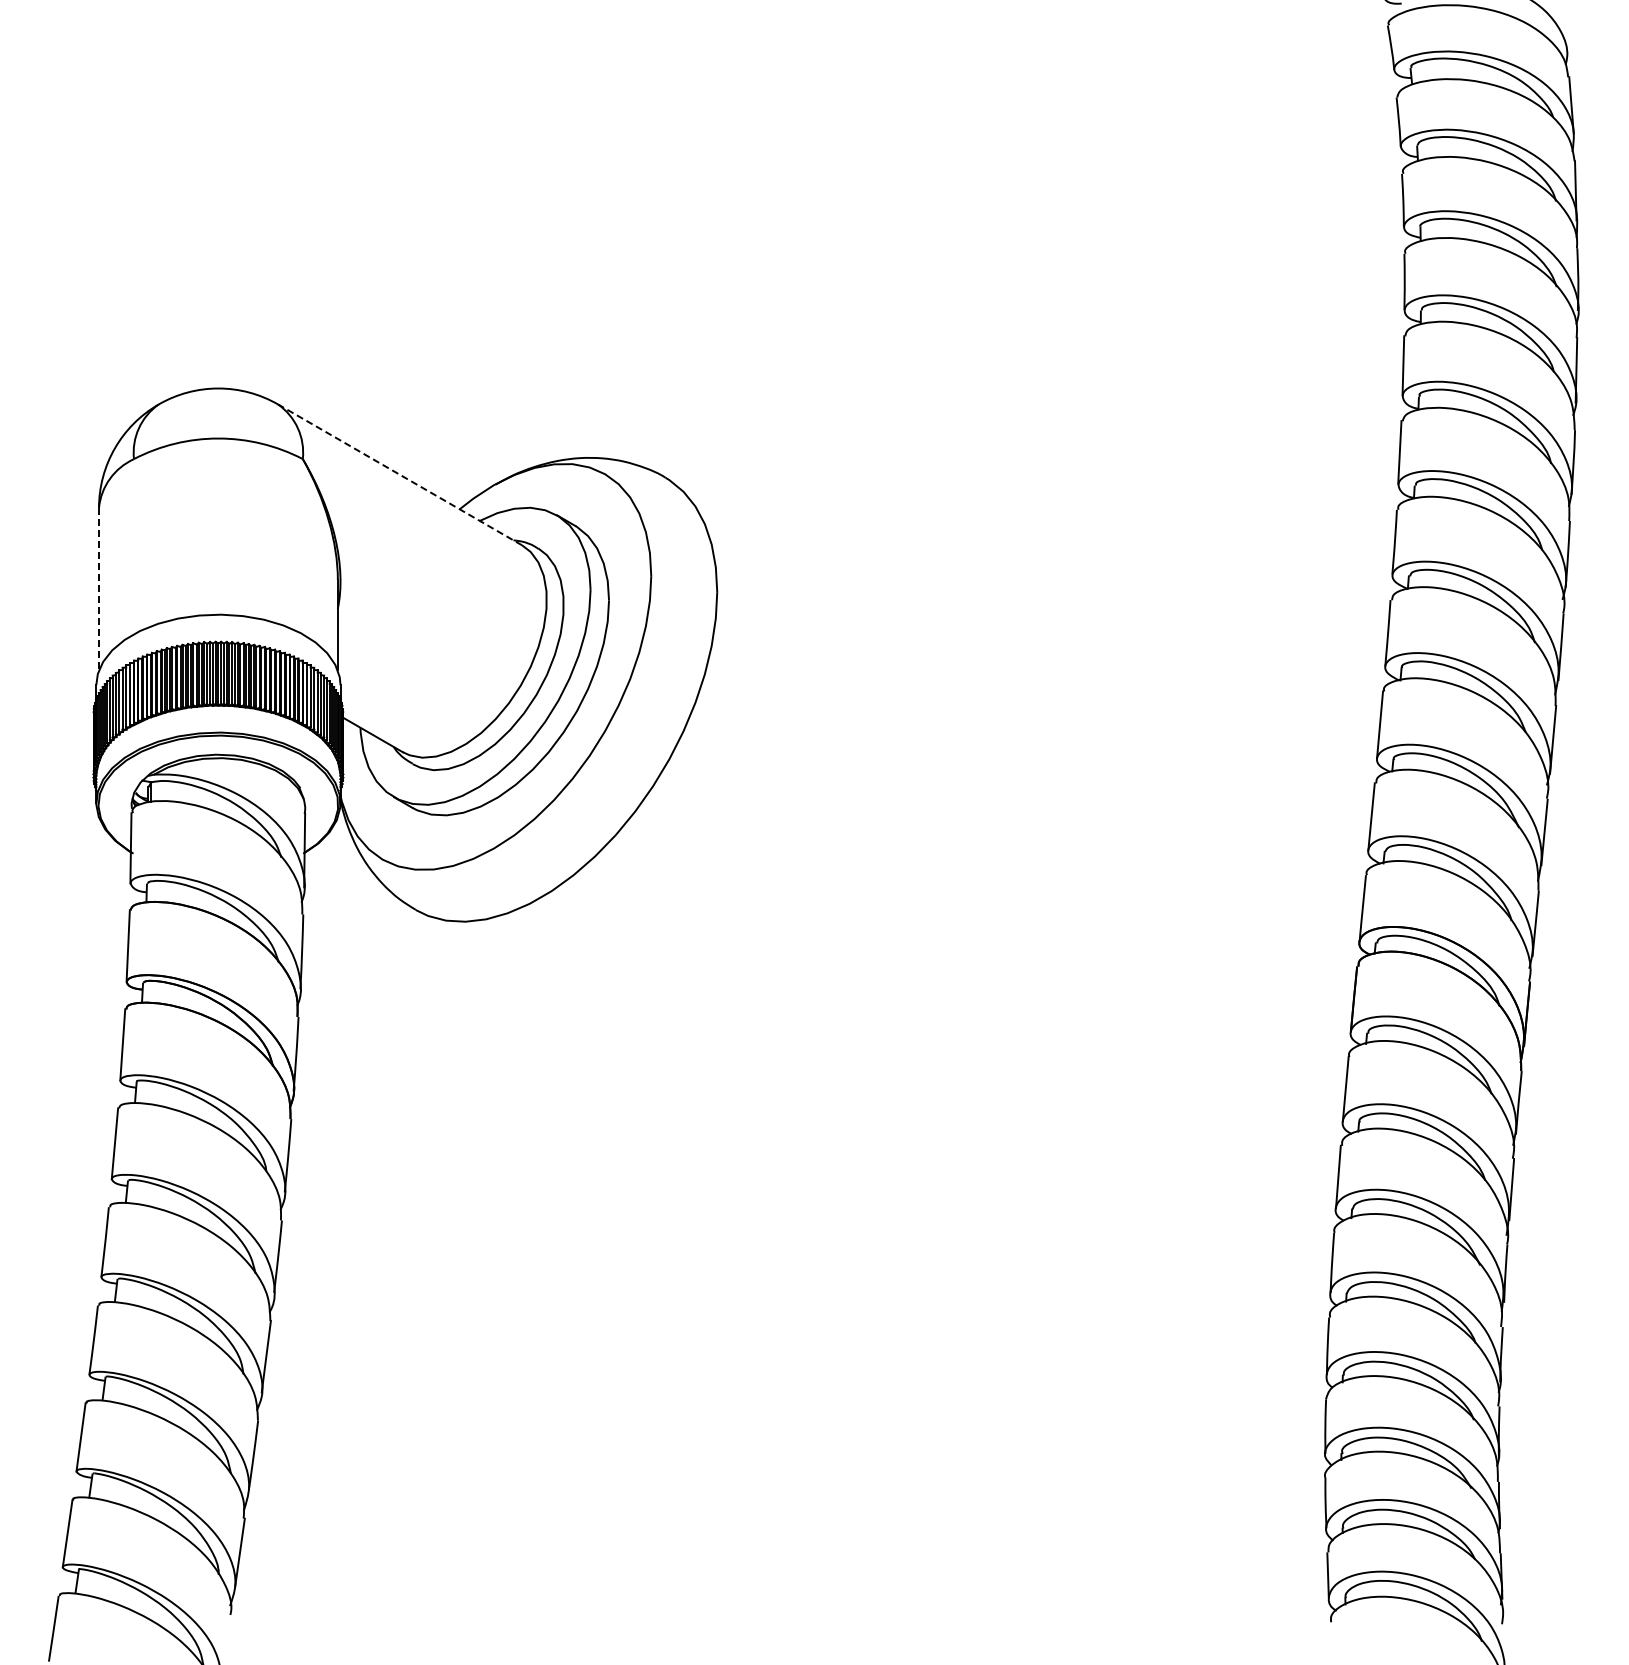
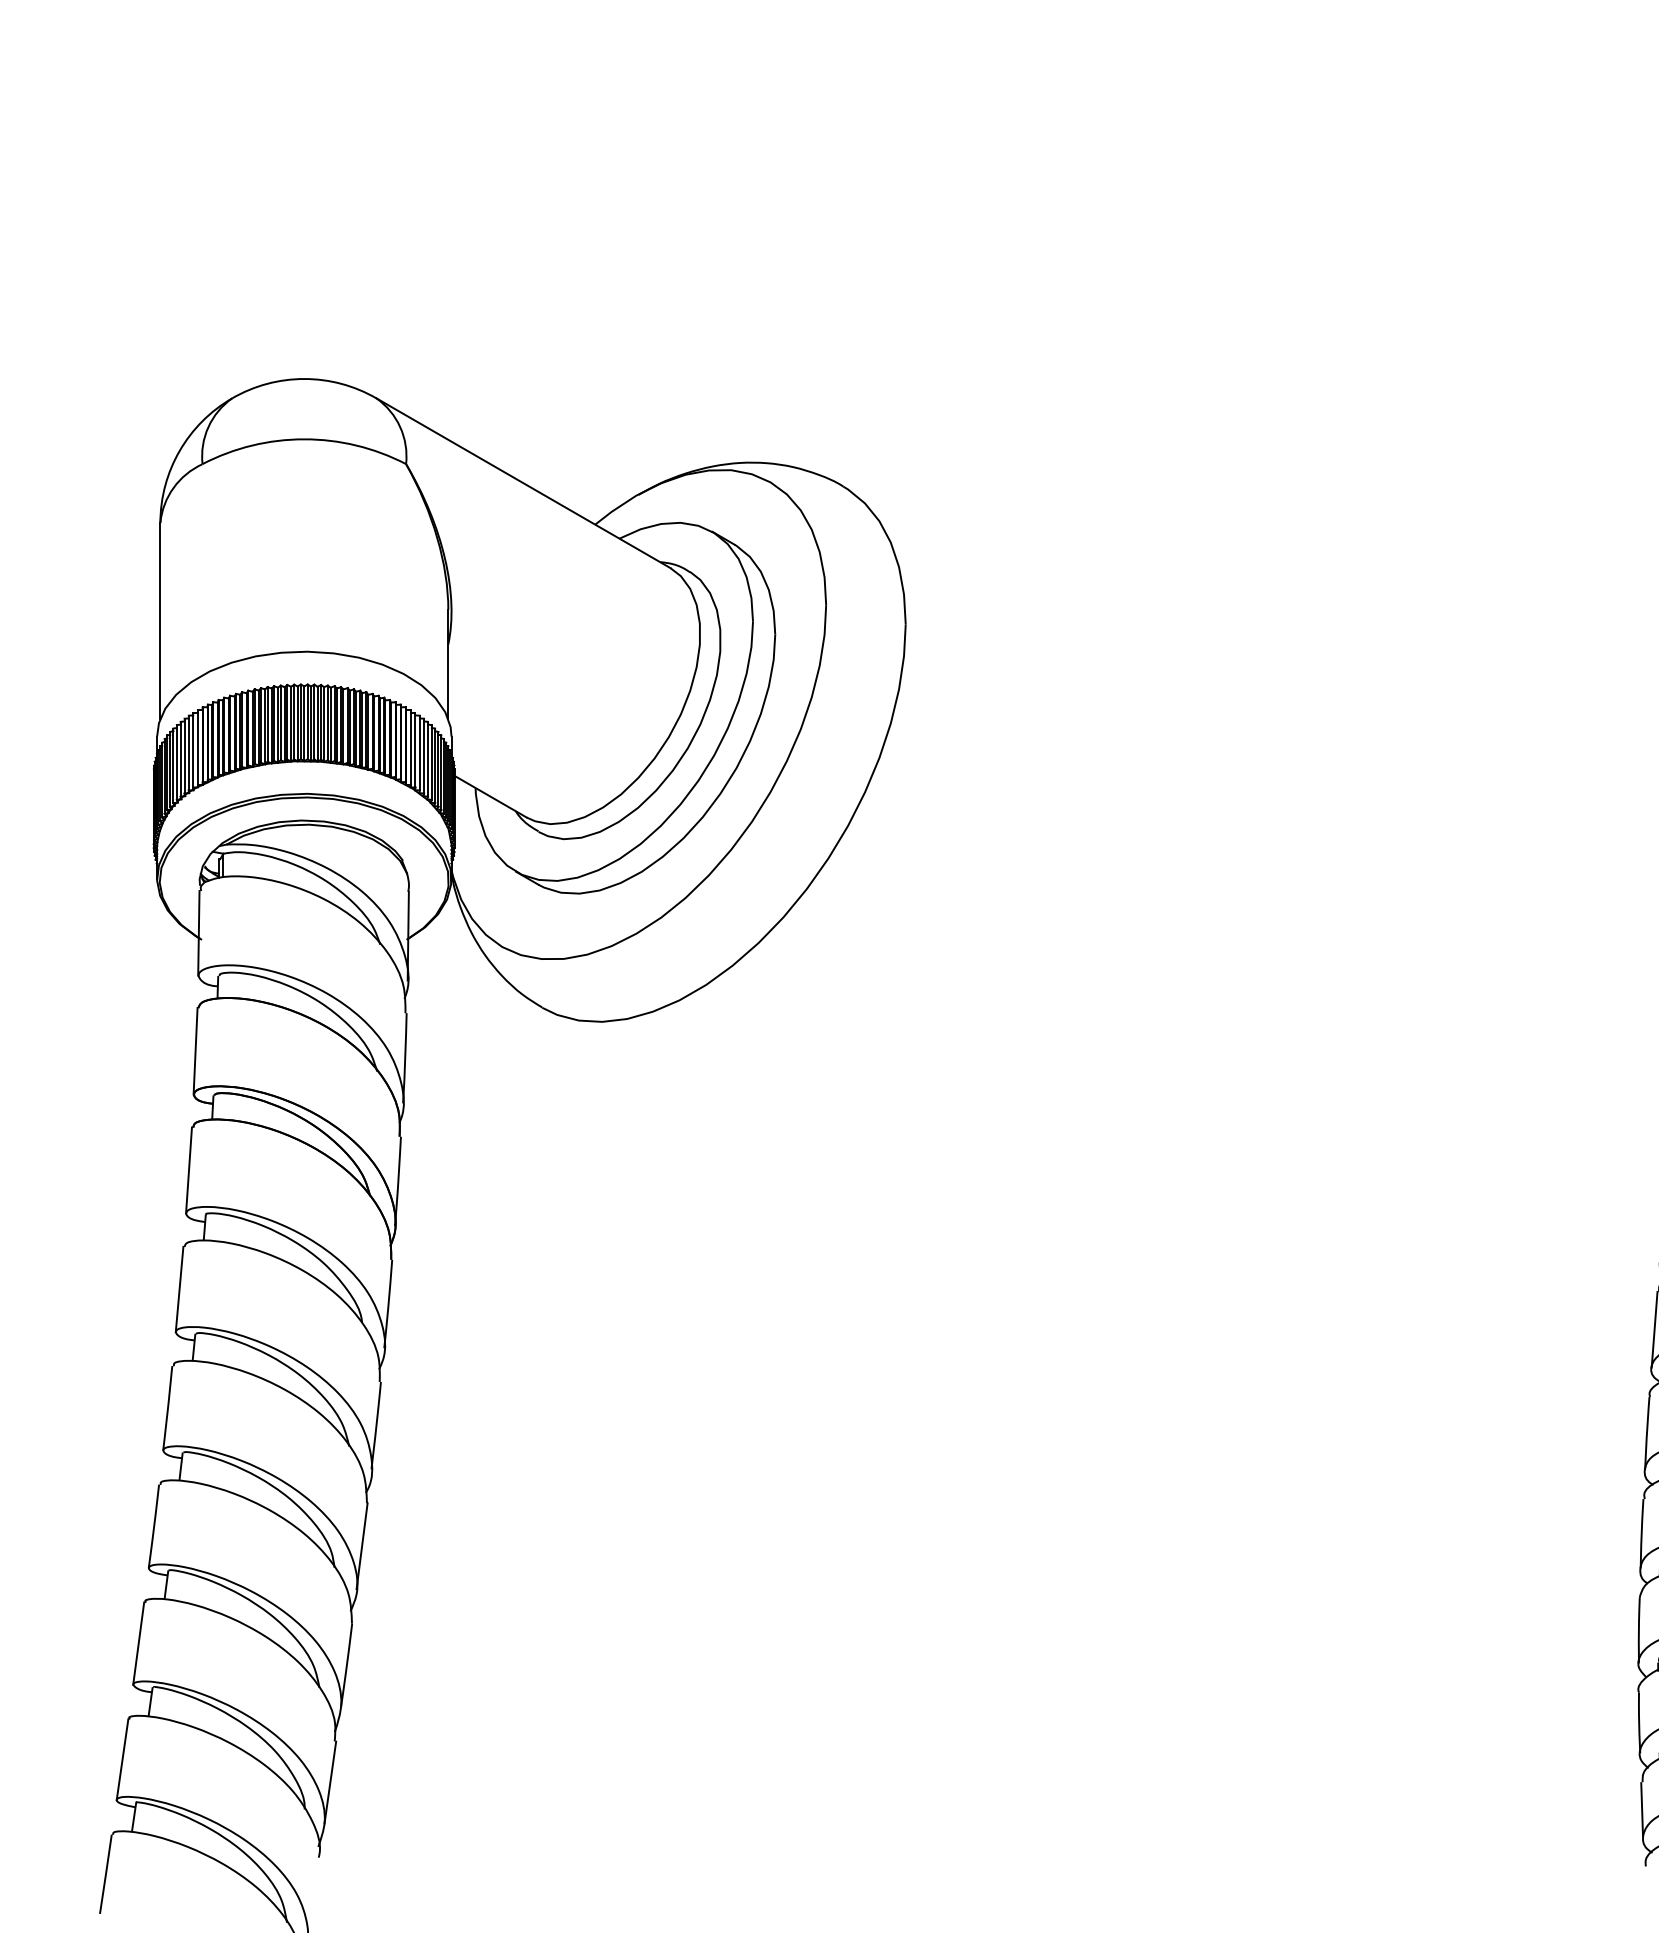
line: (400, 474) -> (523, 482), dashed -> solid
line: (99, 589) -> (160, 621), dashed -> solid

